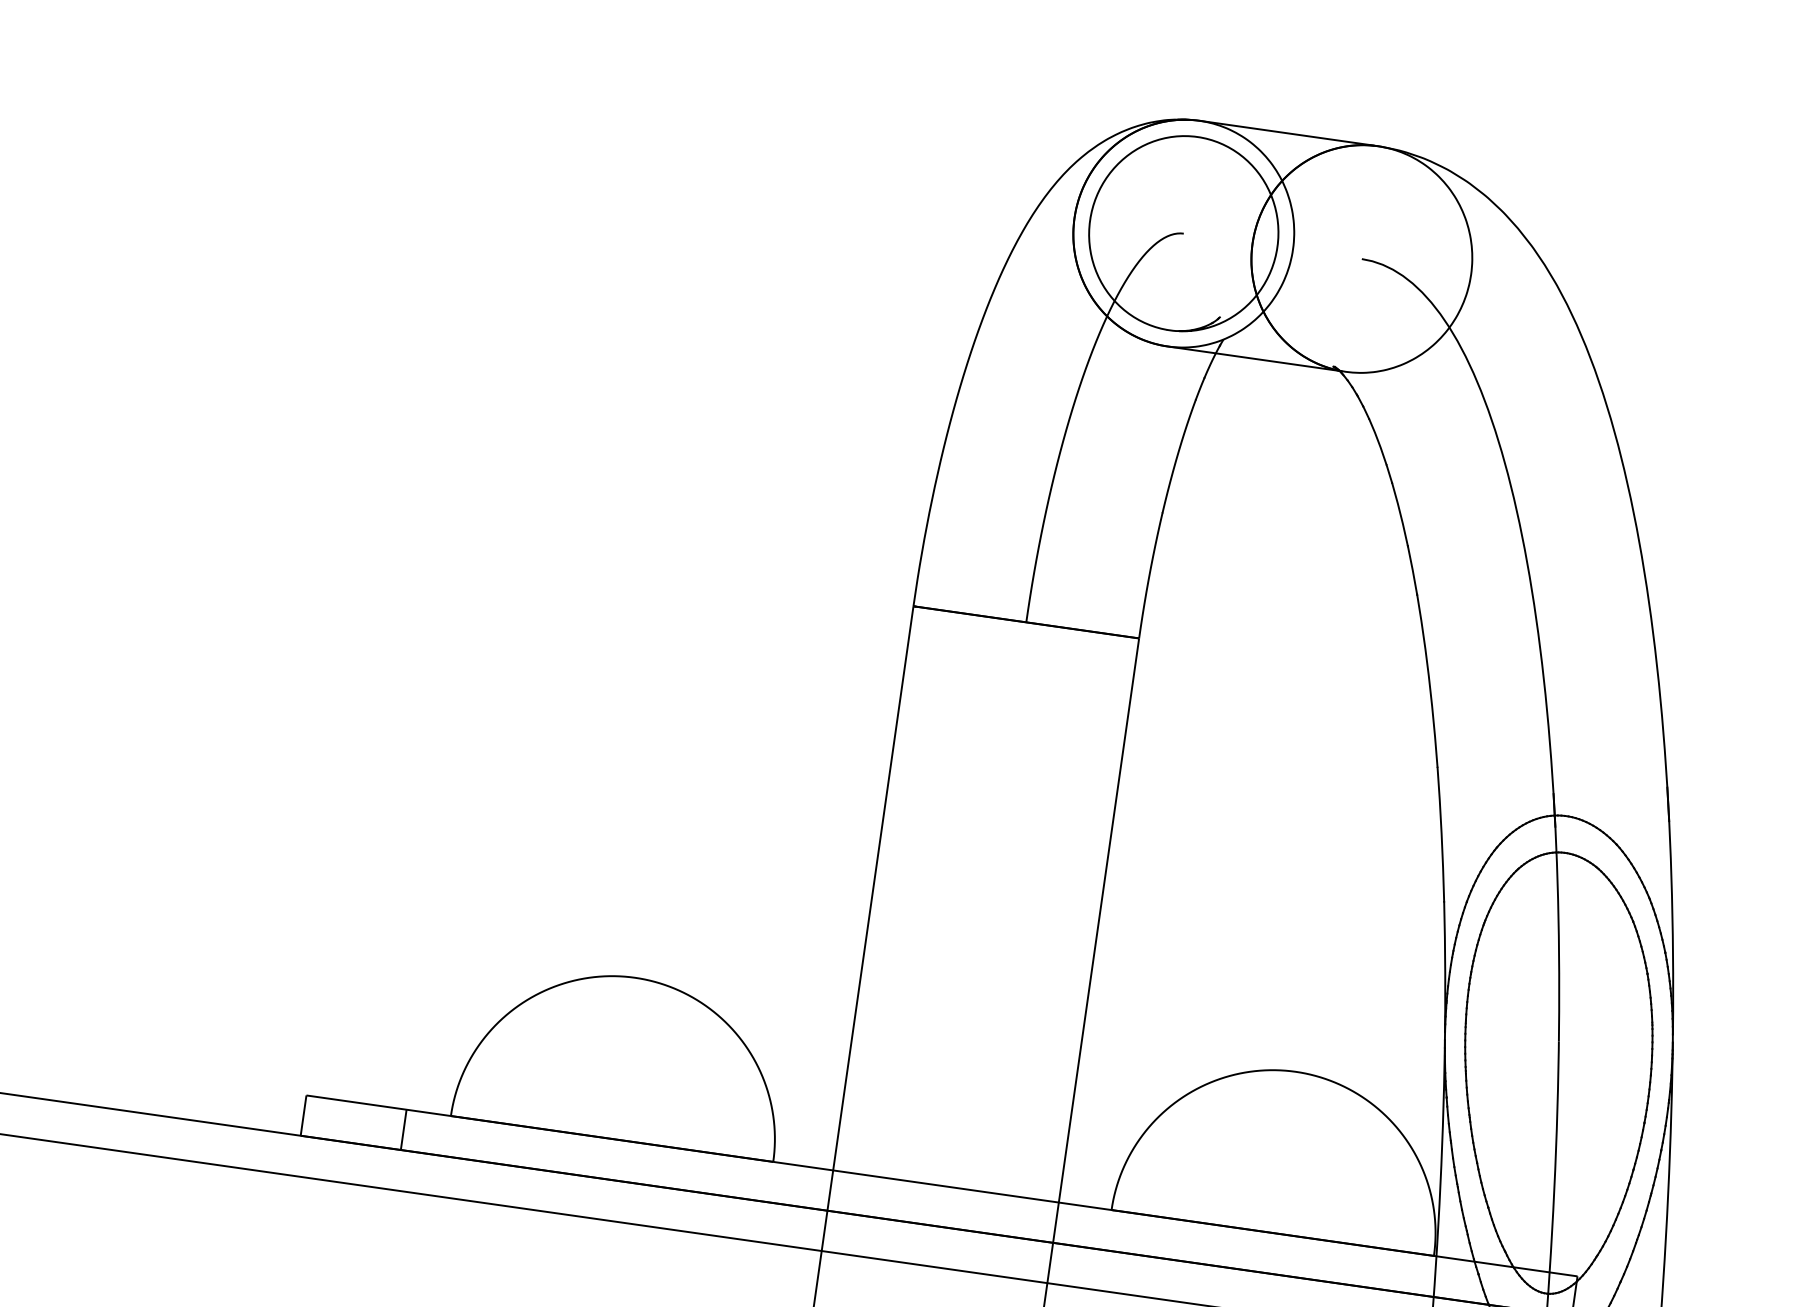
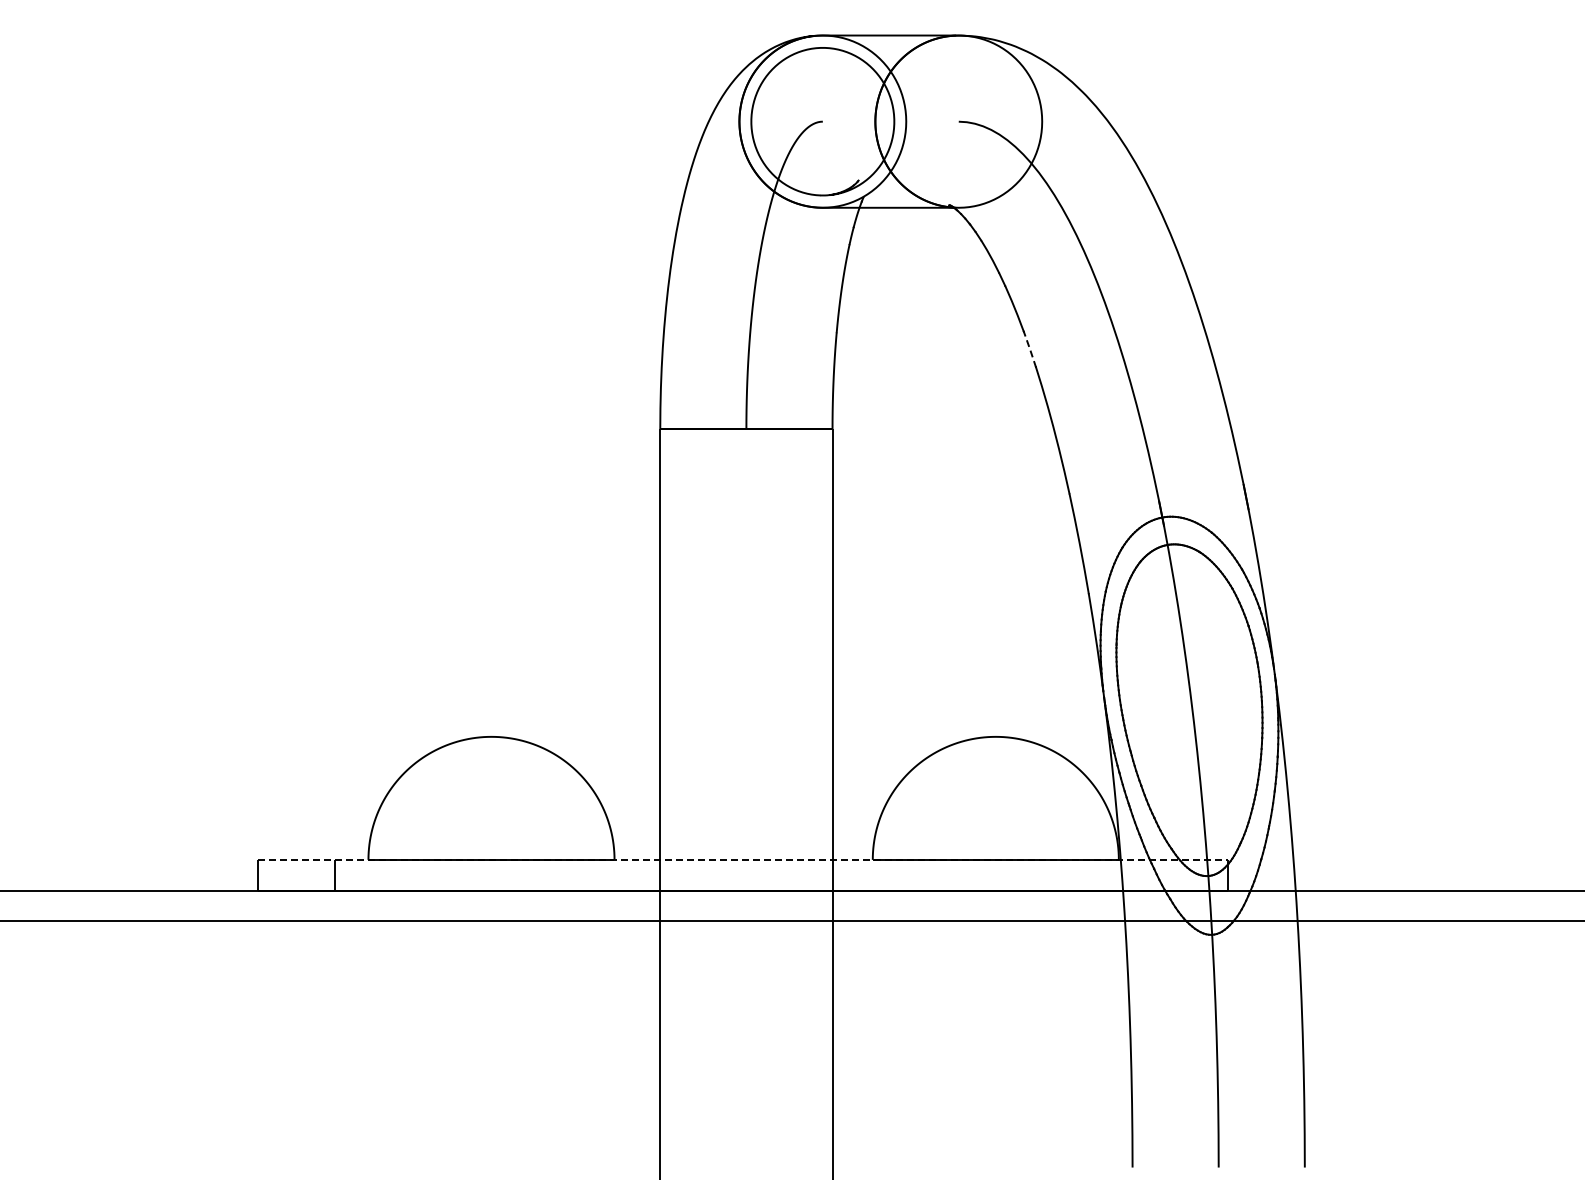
line: (1412, 570) -> (1029, 349), solid -> dashed
line: (940, 1185) -> (742, 859), solid -> dashed

